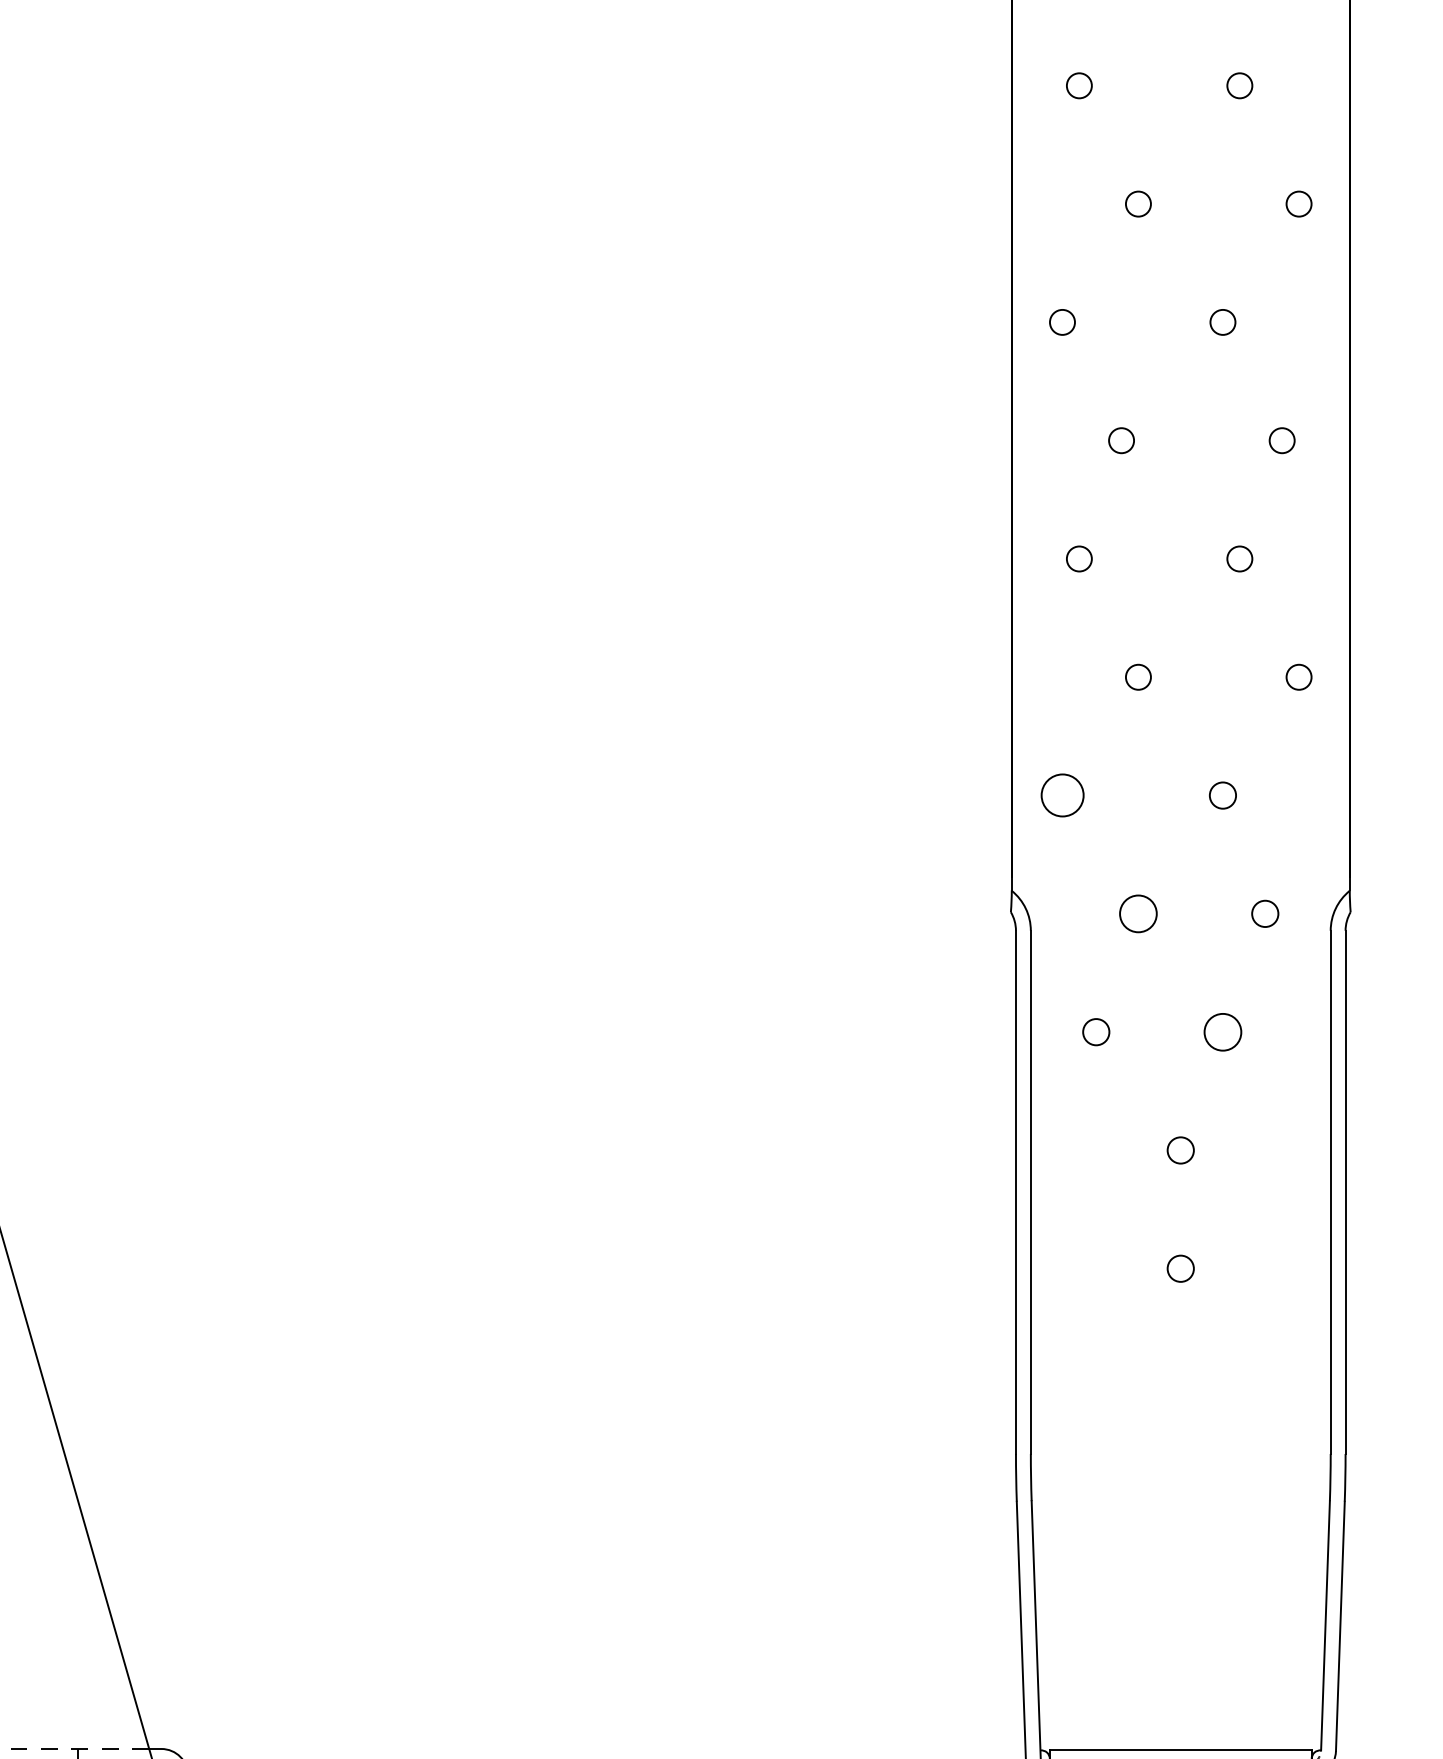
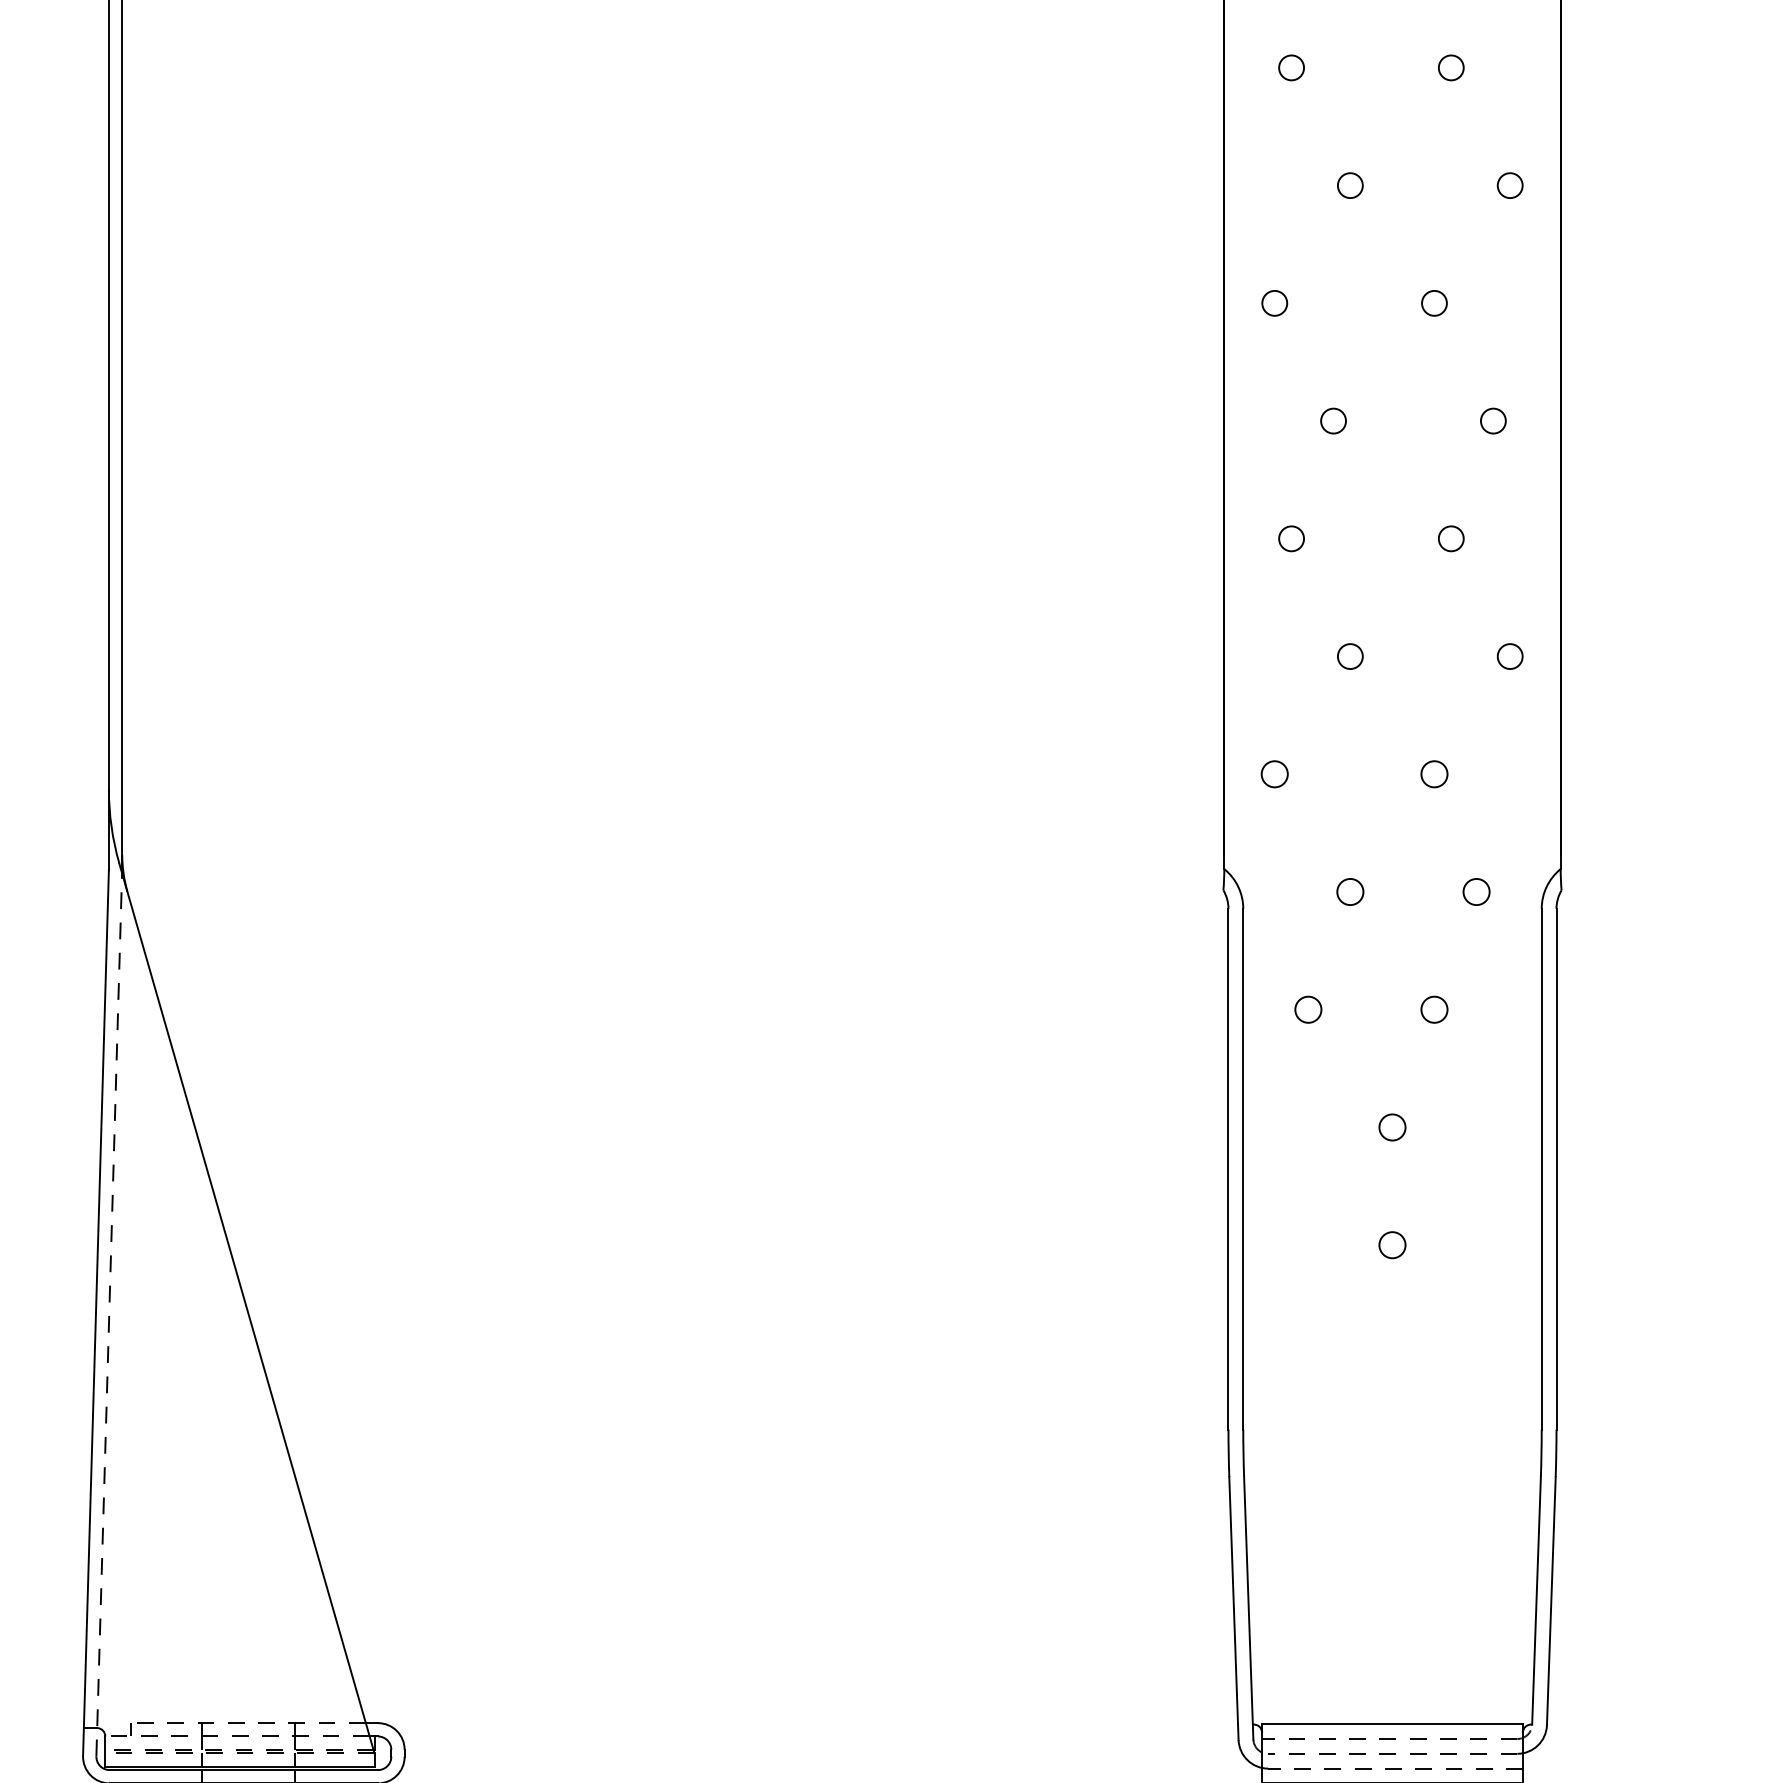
circle: (1062, 795) -> (1274, 774), size x0.62
circle: (1138, 913) -> (1350, 891), size x0.71
circle: (1222, 1031) -> (1434, 1009), size x0.71

